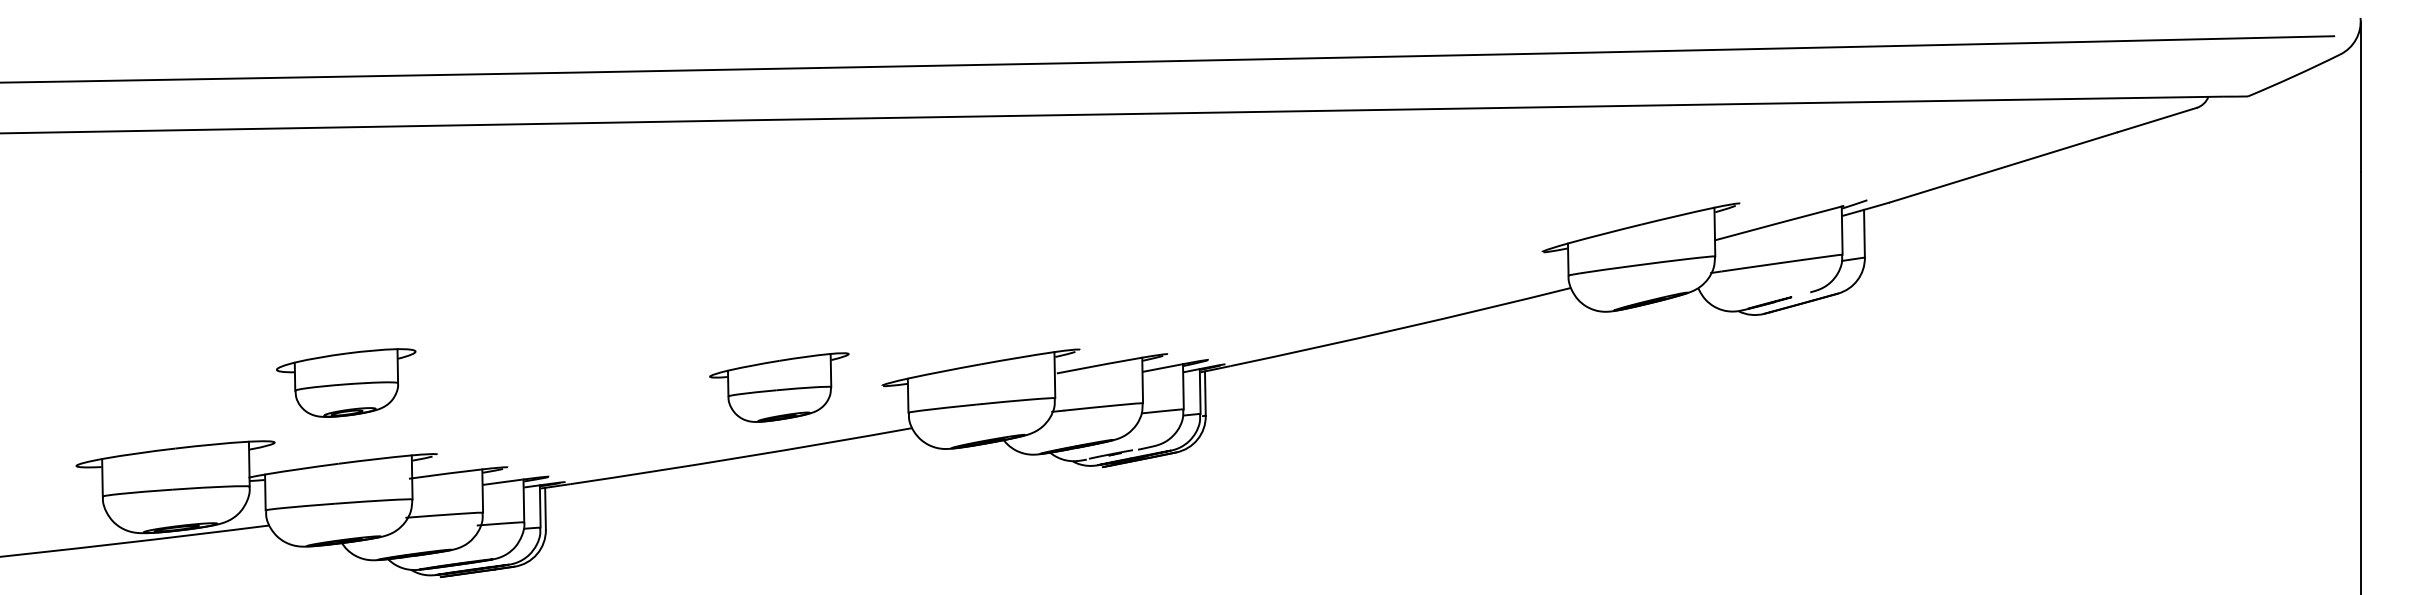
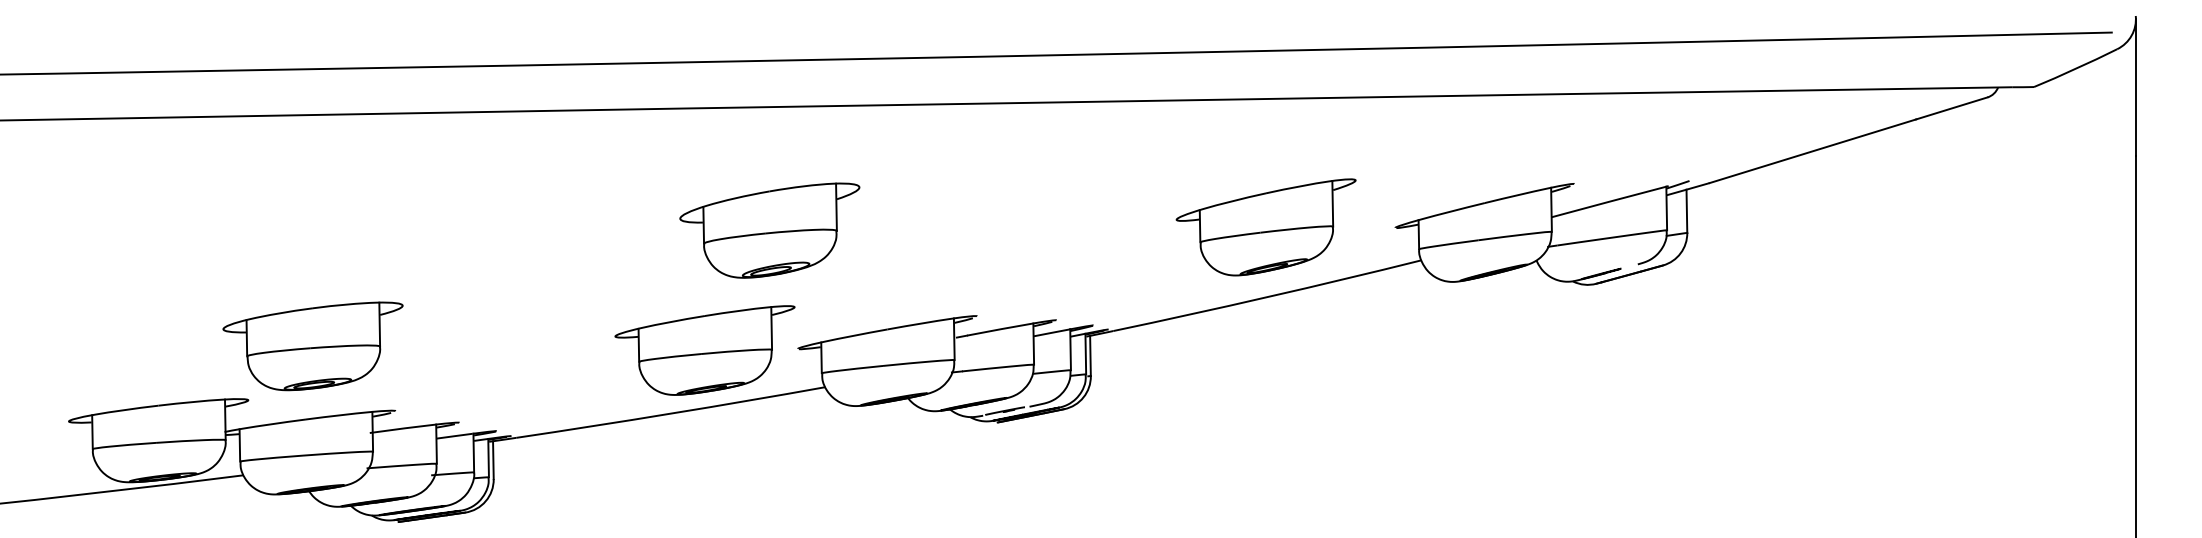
part: (1398, 251) -> (1265, 227), added
part: (850, 254) -> (769, 230), added
part: (345, 383) -> (312, 346), size x1.43
part: (778, 387) -> (704, 350), size x1.43

